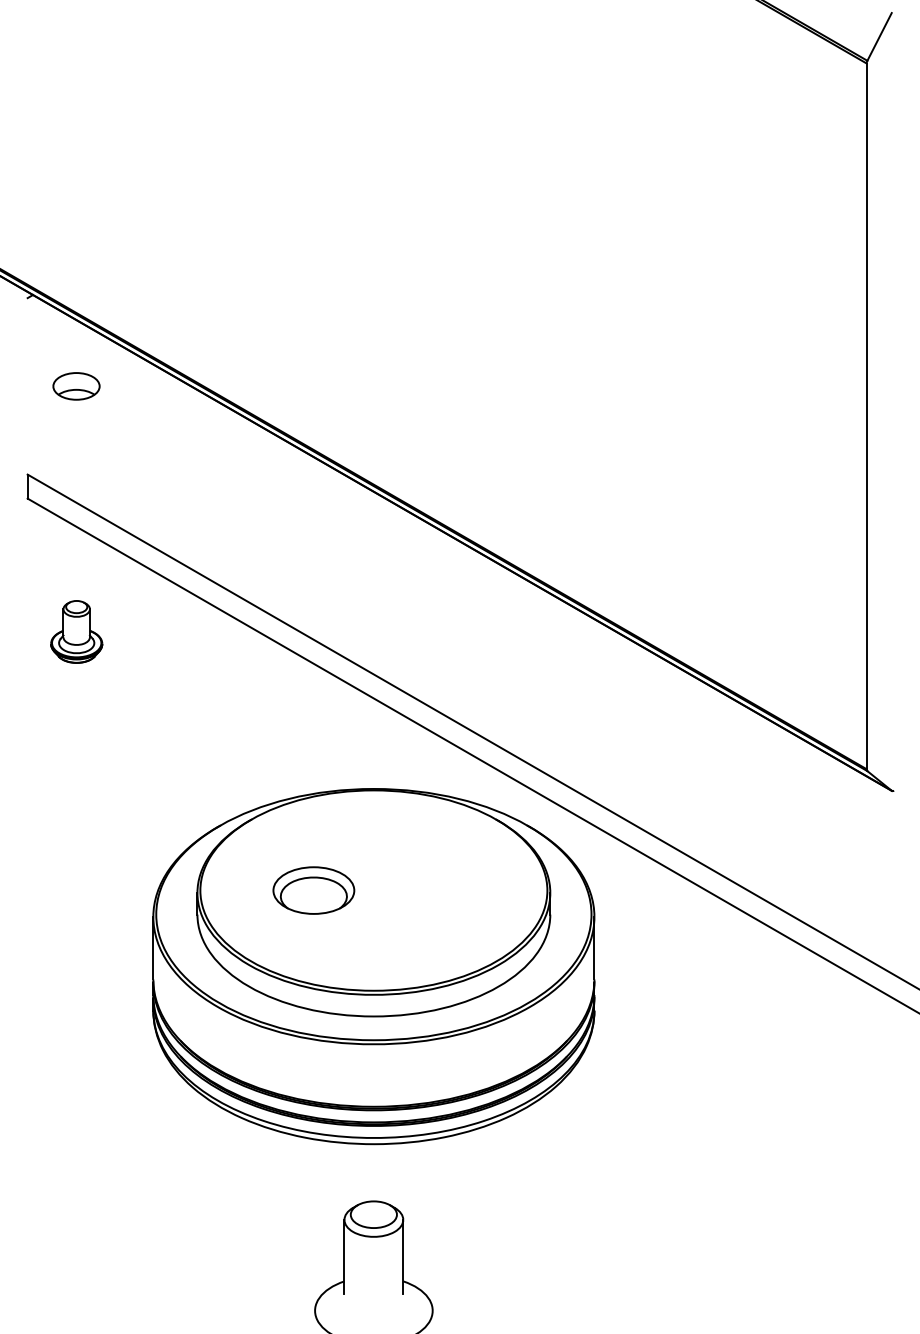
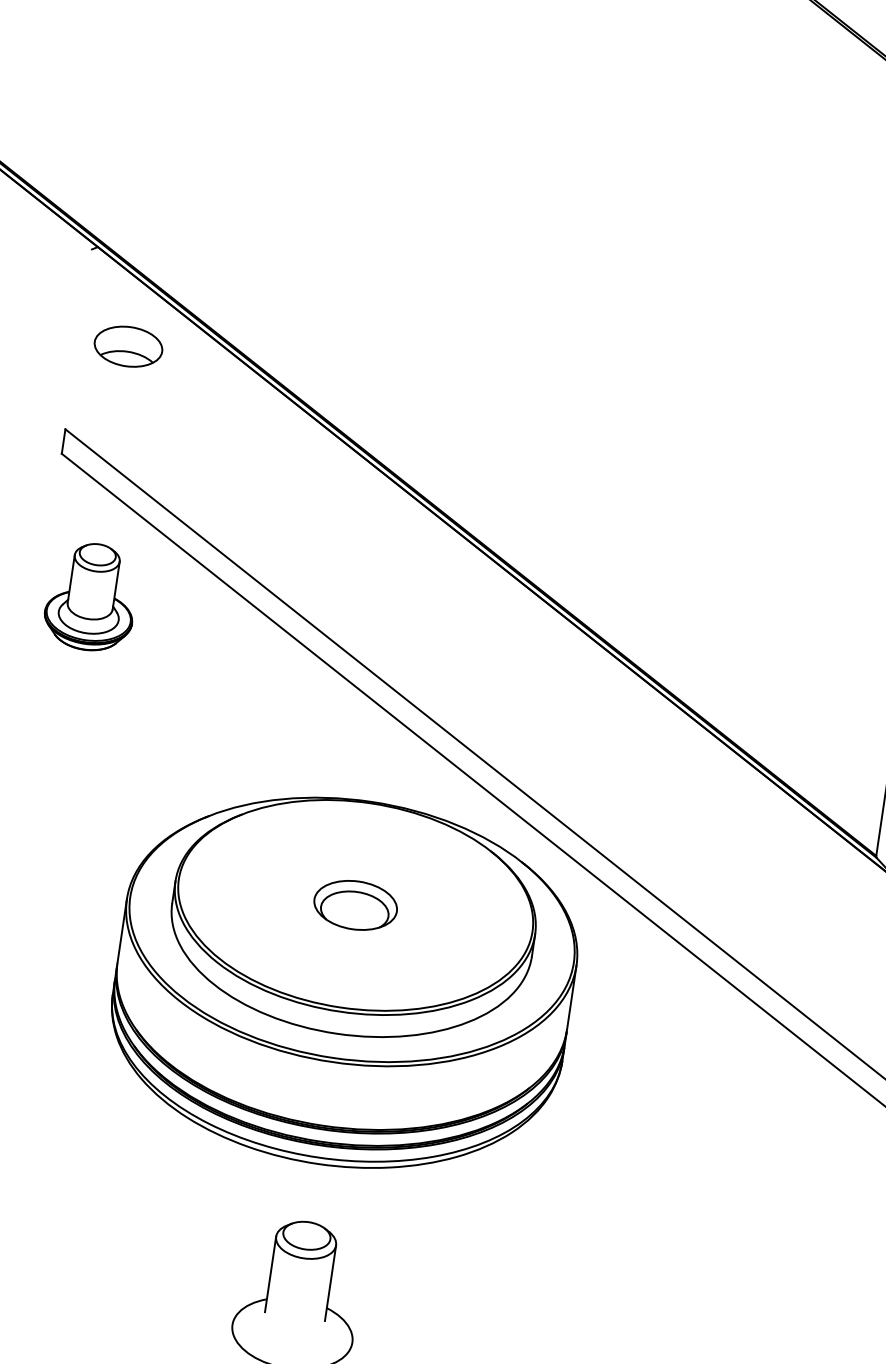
part: (76, 386) -> (128, 346), size x1.43
part: (76, 631) -> (91, 596), size x1.67
part: (313, 890) -> (355, 905), moved

